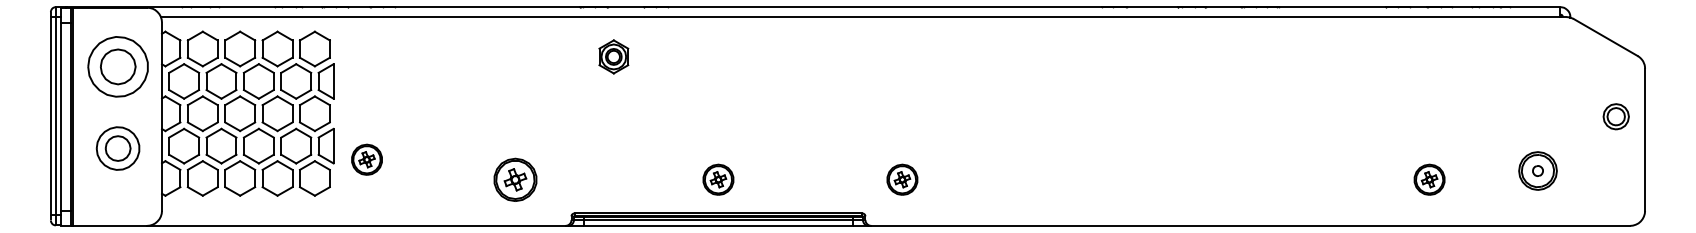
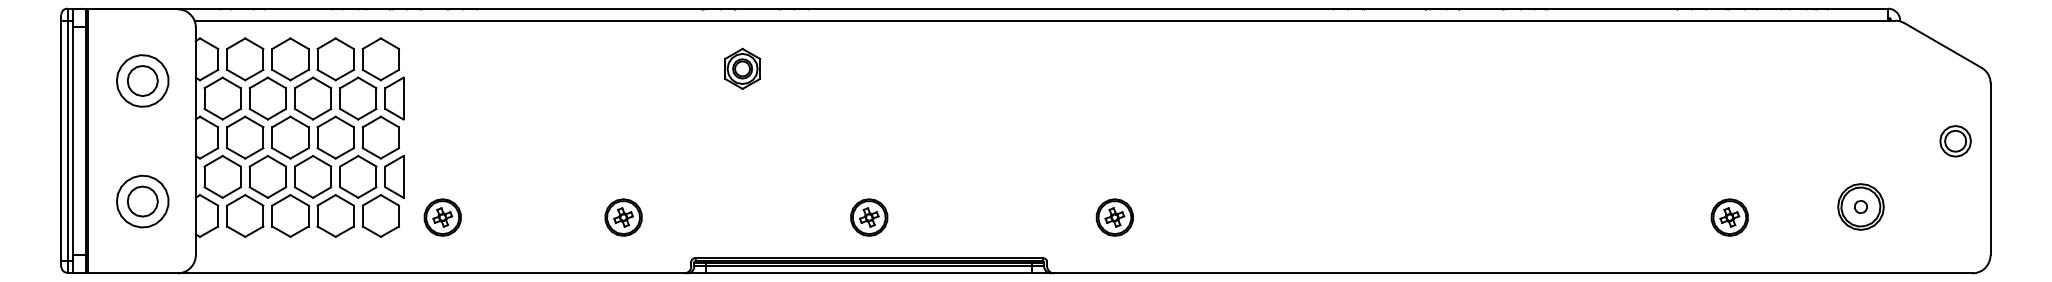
part: (117, 66) -> (142, 80), size x0.71
part: (117, 148) -> (142, 201), moved
part: (366, 159) -> (442, 217), moved
part: (515, 179) -> (623, 217), size x0.71
part: (902, 179) -> (1114, 217), moved

